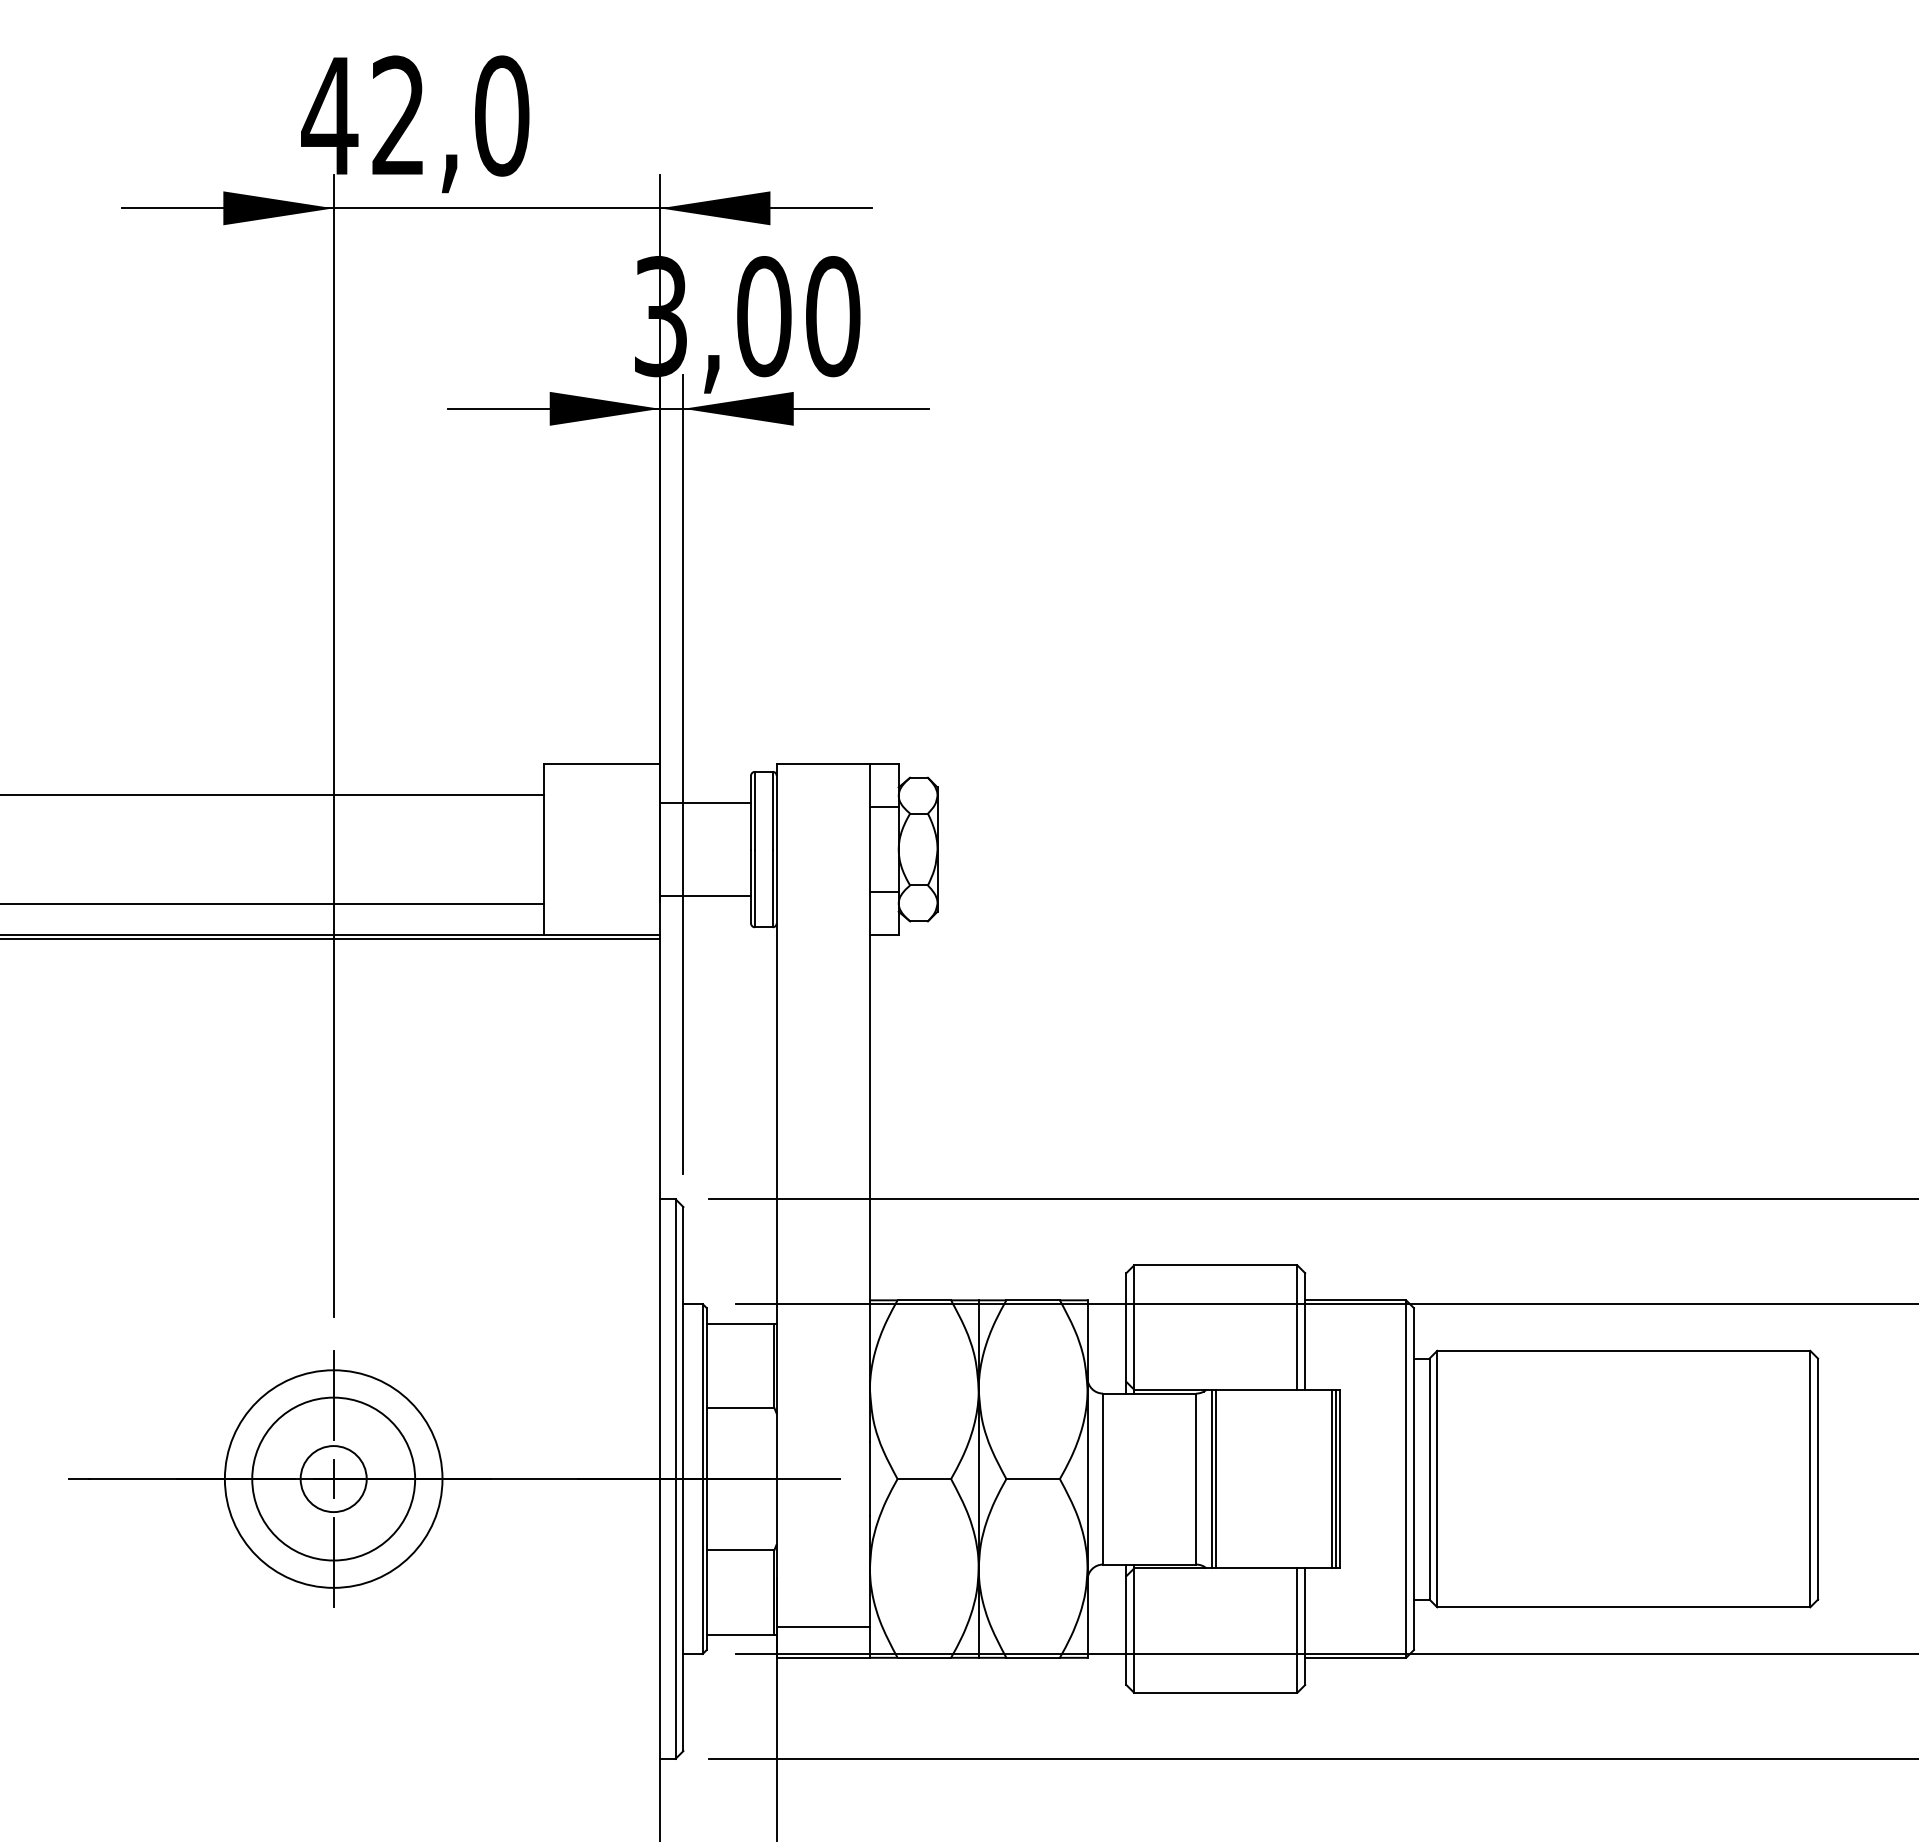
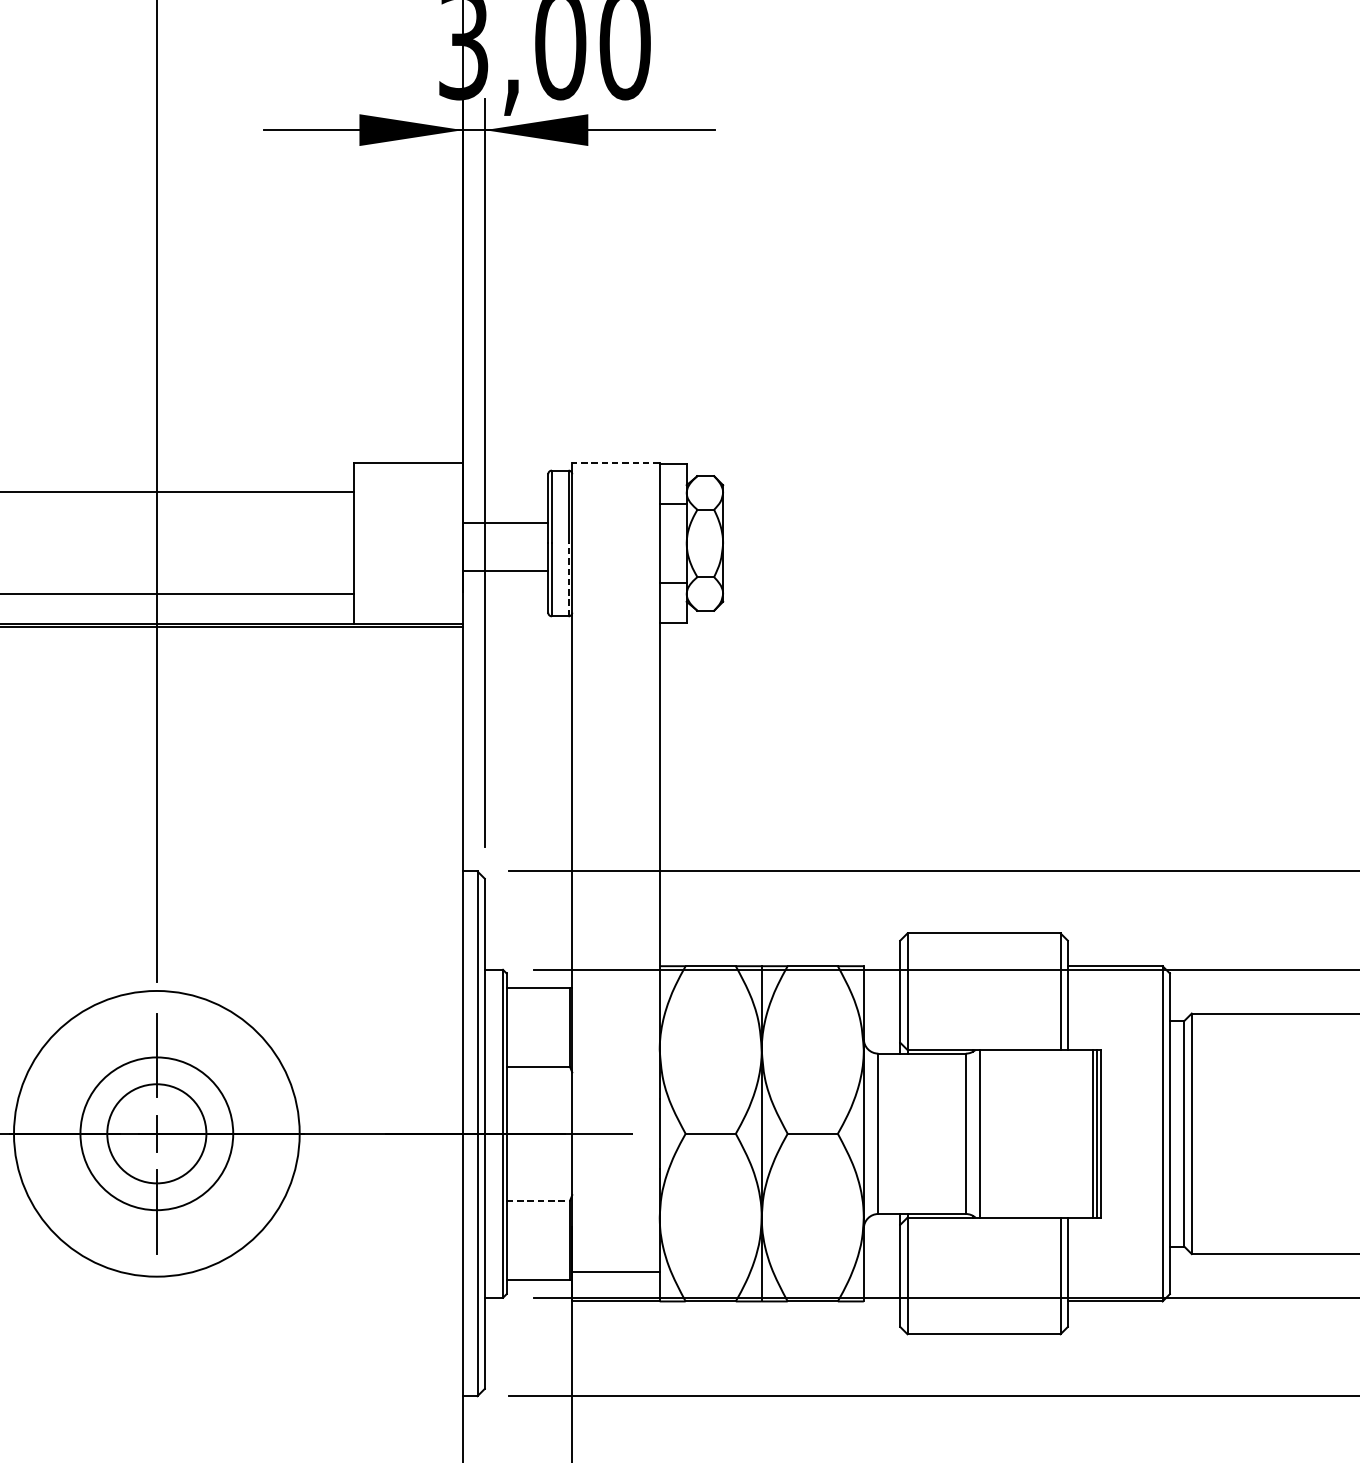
line: (823, 764) -> (616, 463), solid -> dashed
line: (705, 802) -> (505, 570), moved
line: (772, 888) -> (568, 579), solid -> dashed
line: (705, 896) -> (505, 523), moved
circle: (333, 1478) -> (156, 1133), size x1.4
line: (1215, 1478) -> (983, 1133), removed
circle: (333, 1479) -> (156, 1134), size x1.6
line: (740, 1550) -> (538, 1200), solid -> dashed

